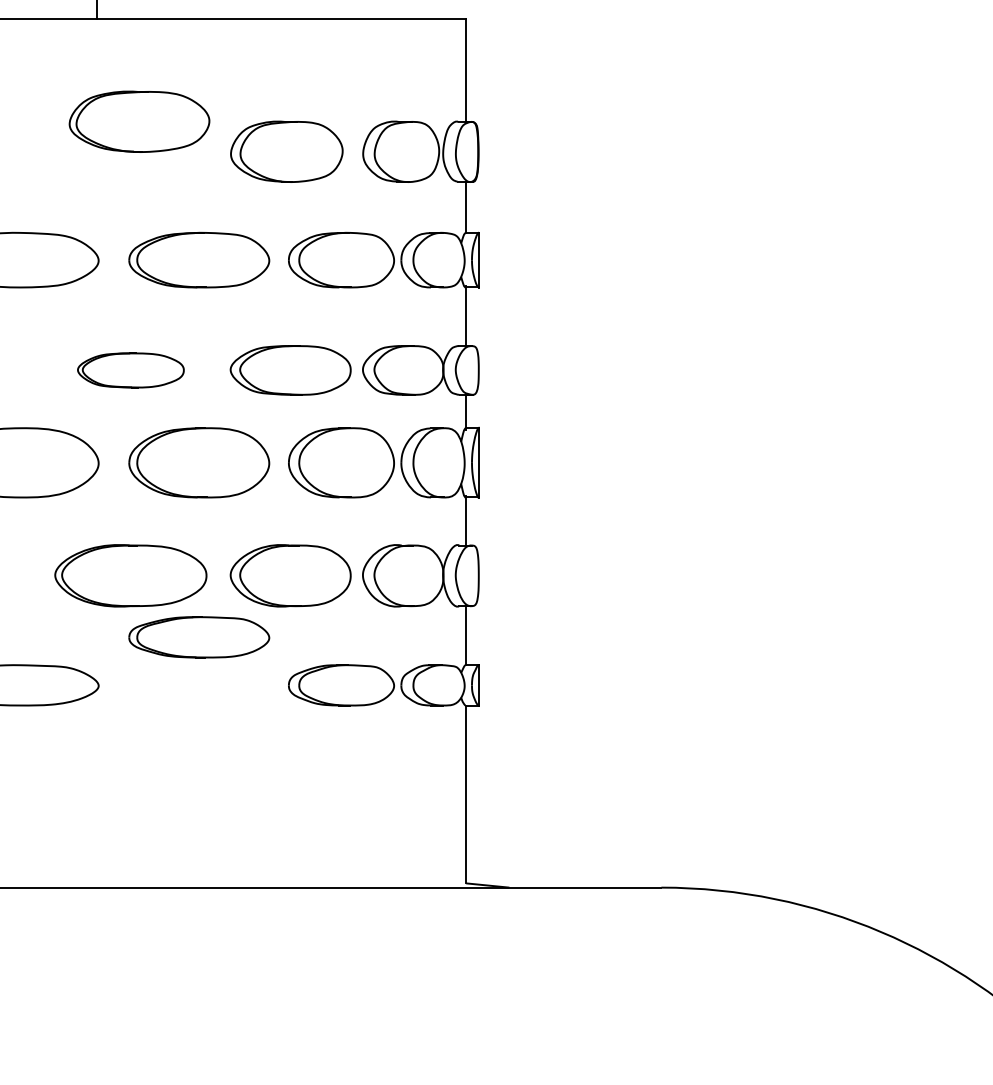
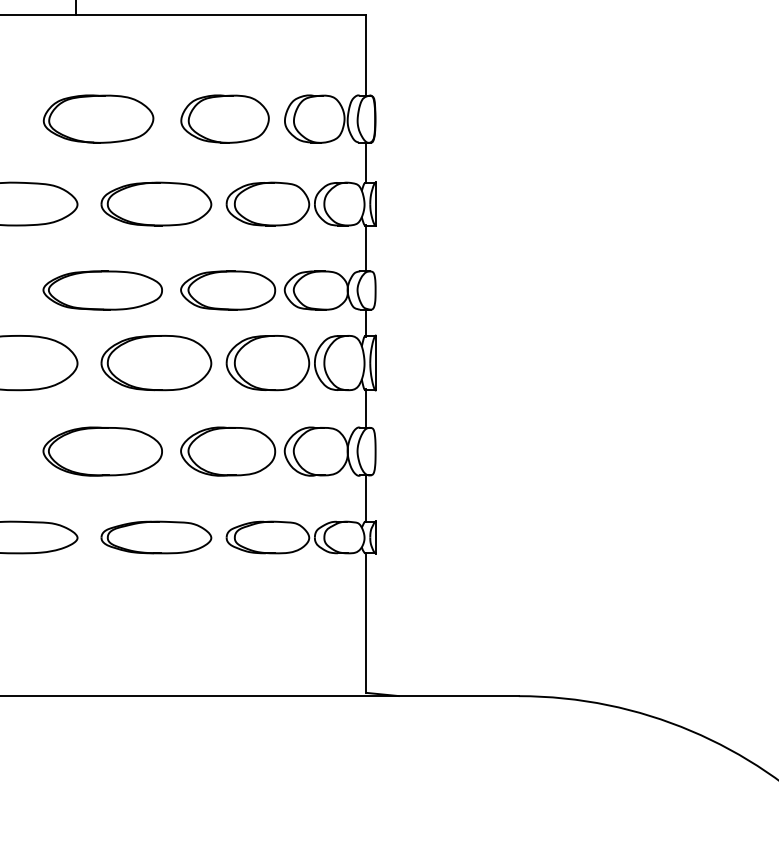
part: (139, 121) -> (98, 118), moved
part: (130, 370) -> (102, 290), size x1.43
part: (199, 637) -> (156, 537), moved

